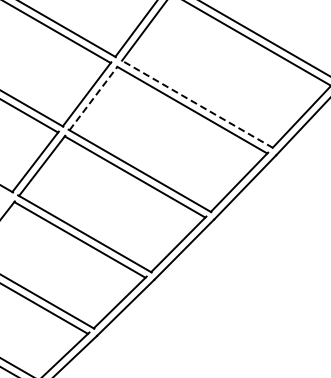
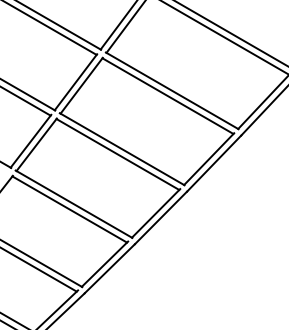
line: (93, 97) -> (81, 85), dashed -> solid
line: (197, 104) -> (172, 91), dashed -> solid

